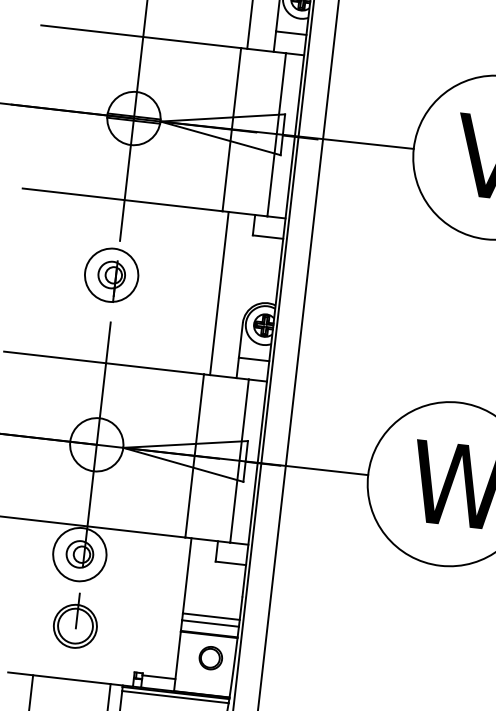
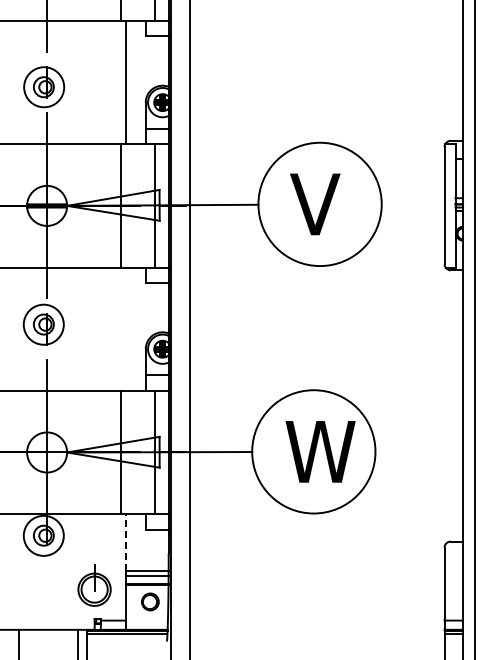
line: (219, 292) -> (125, 328), removed
line: (186, 575) -> (125, 542), solid -> dashed
part: (75, 620) -> (94, 585), moved

